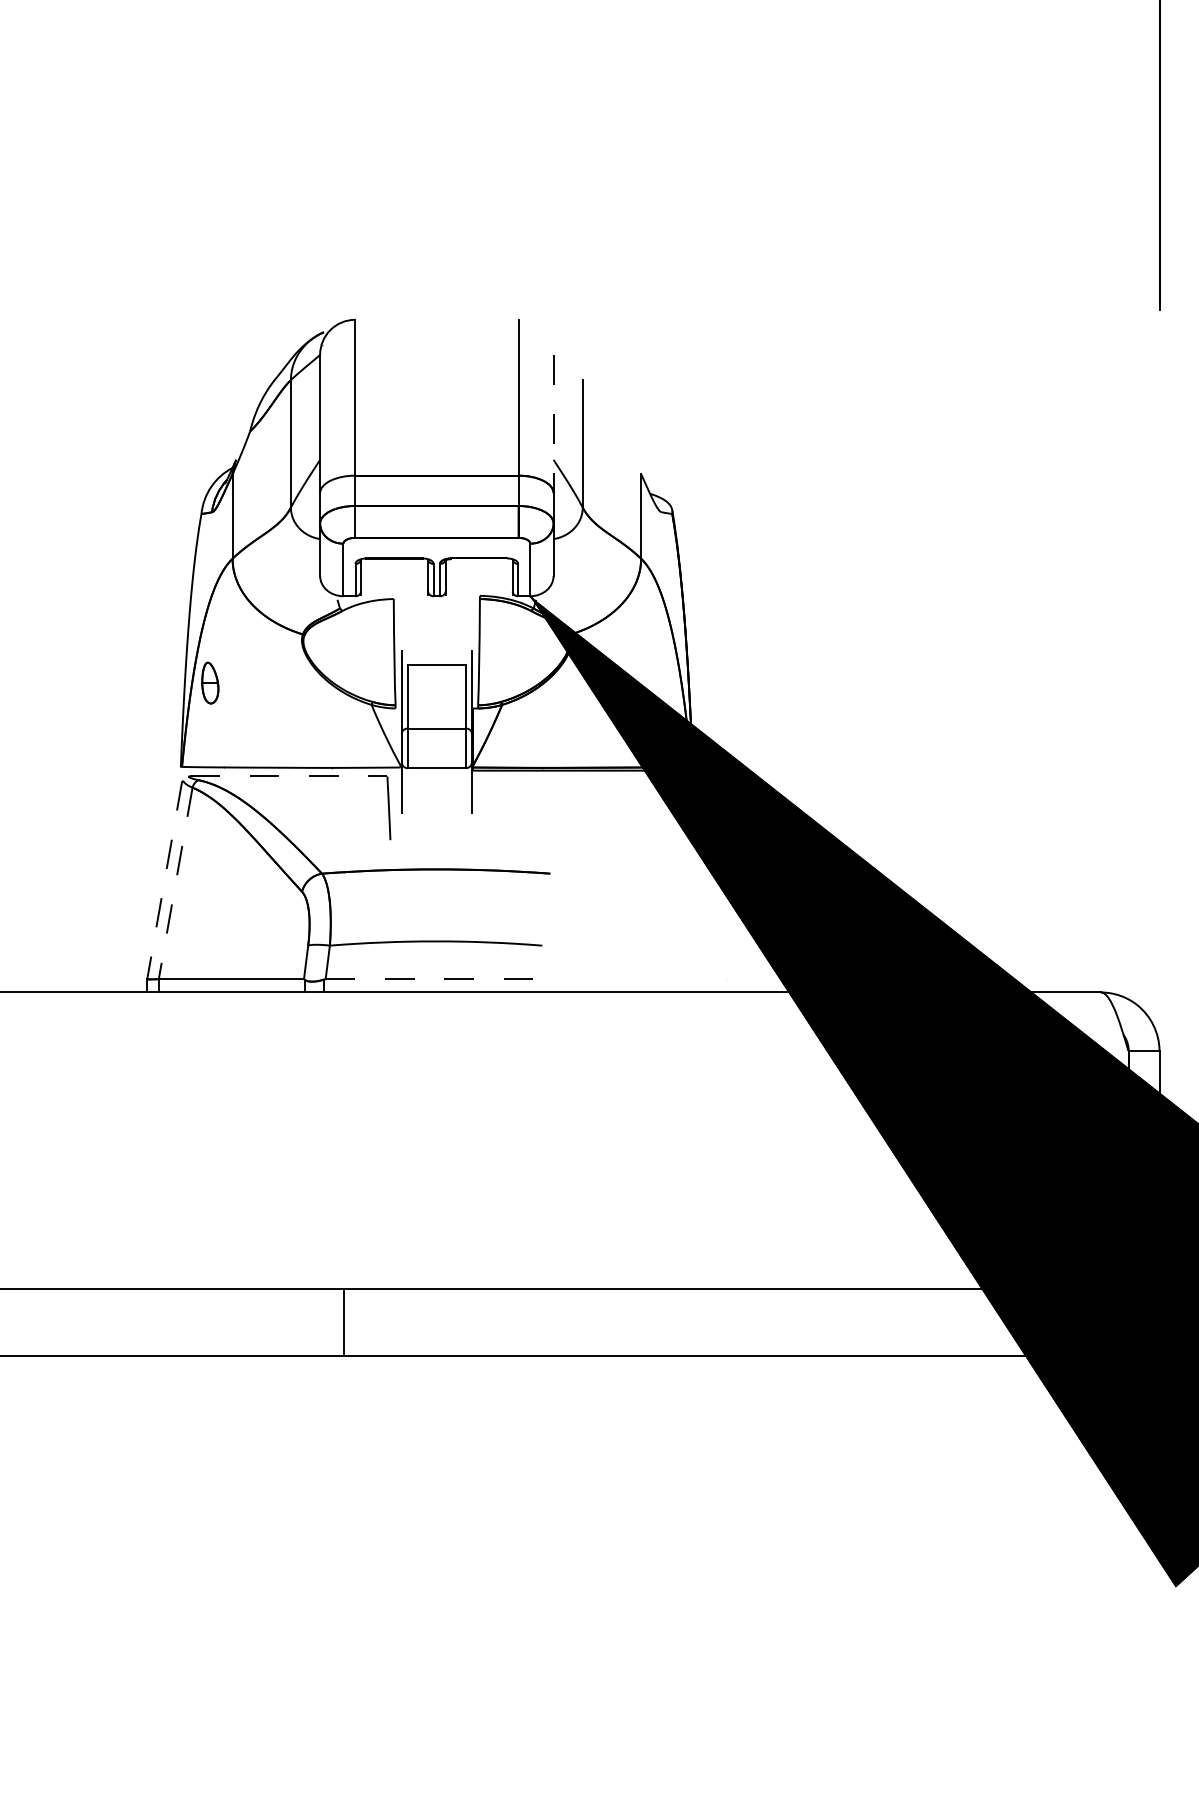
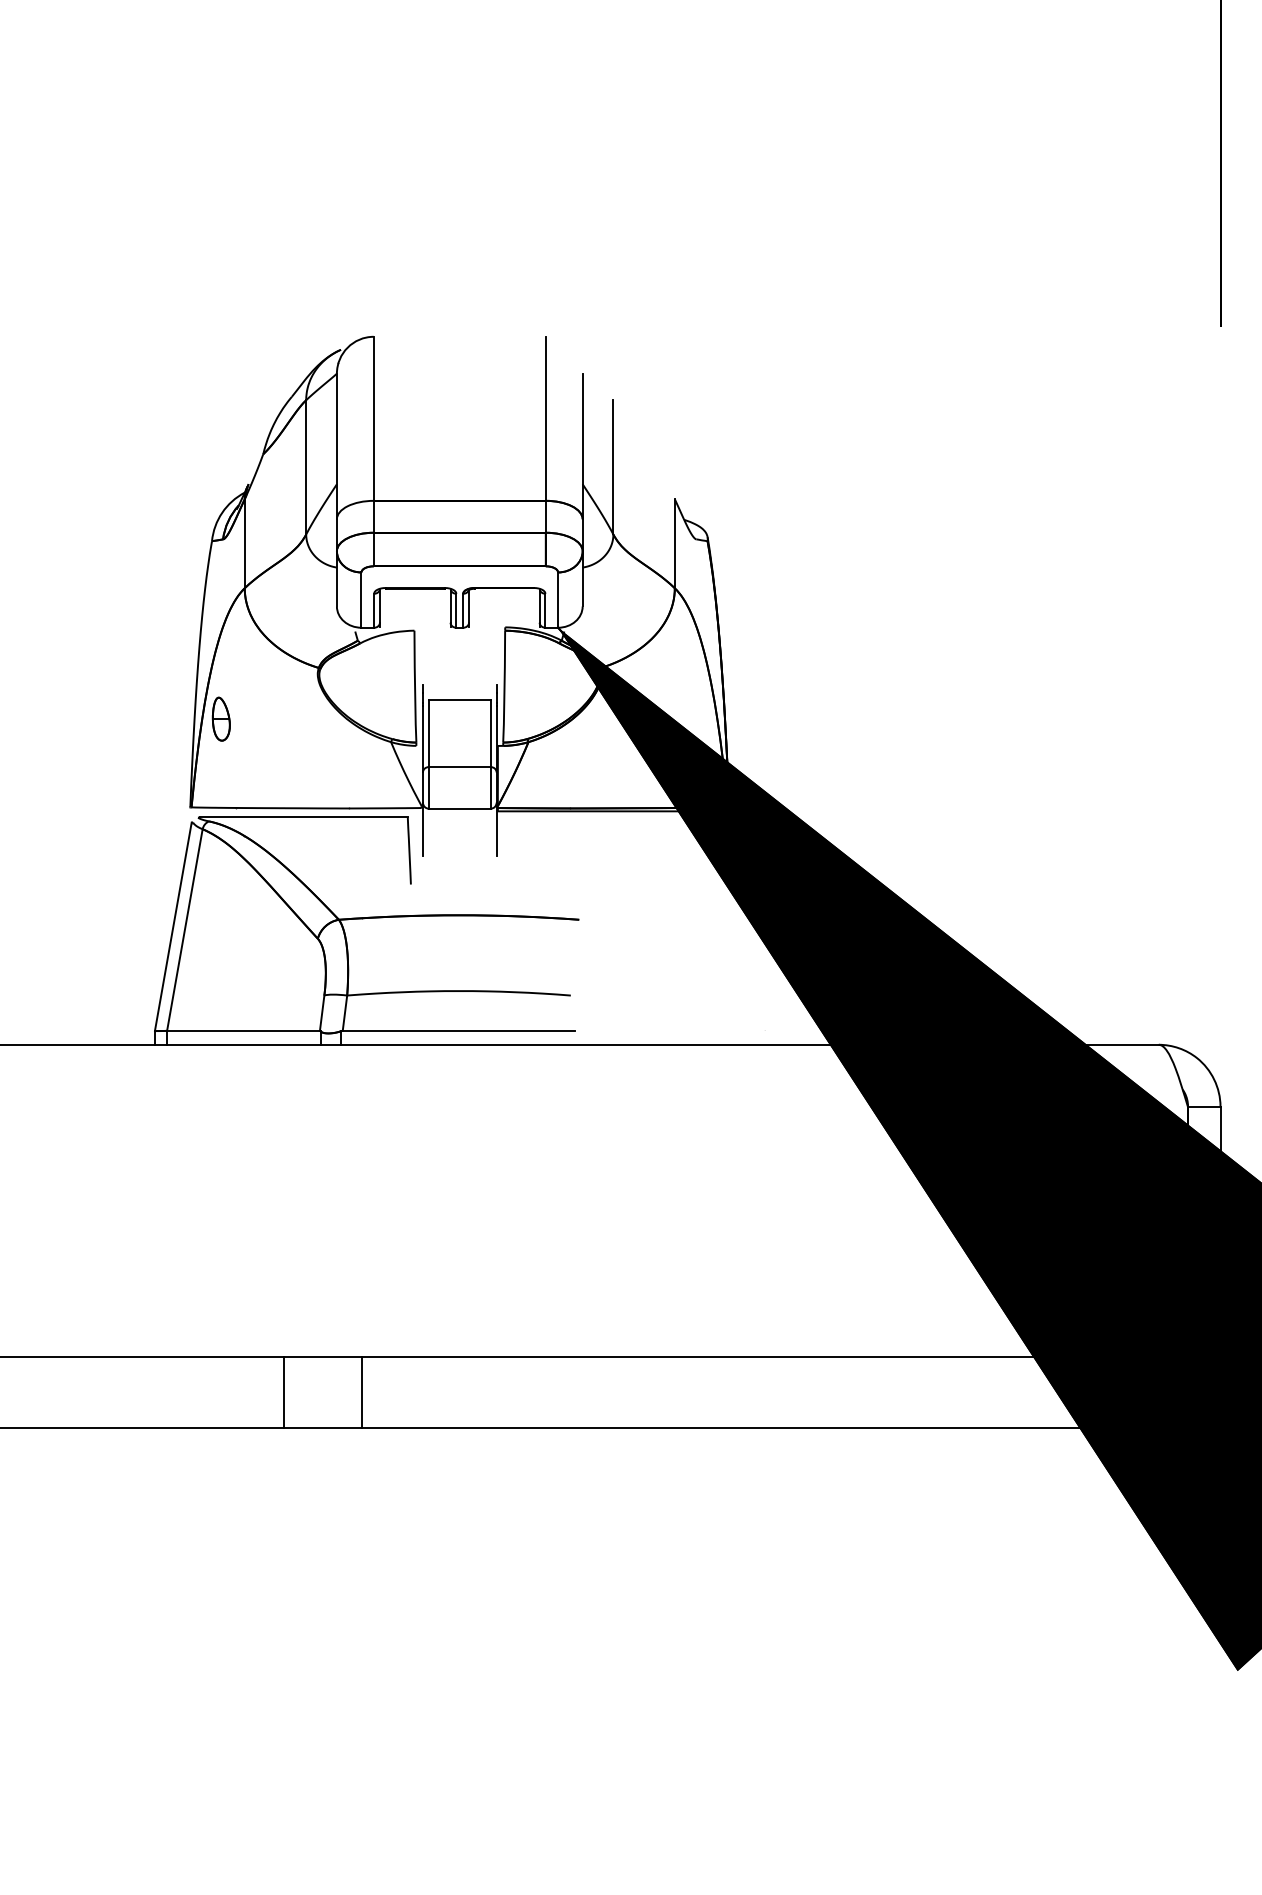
line: (553, 424) -> (582, 446), dashed -> solid
line: (289, 776) -> (304, 817), dashed -> solid
line: (164, 880) -> (173, 926), dashed -> solid
line: (175, 883) -> (184, 930), dashed -> solid
line: (436, 978) -> (459, 1030), dashed -> solid
line: (270, 1321) -> (284, 1391), added

